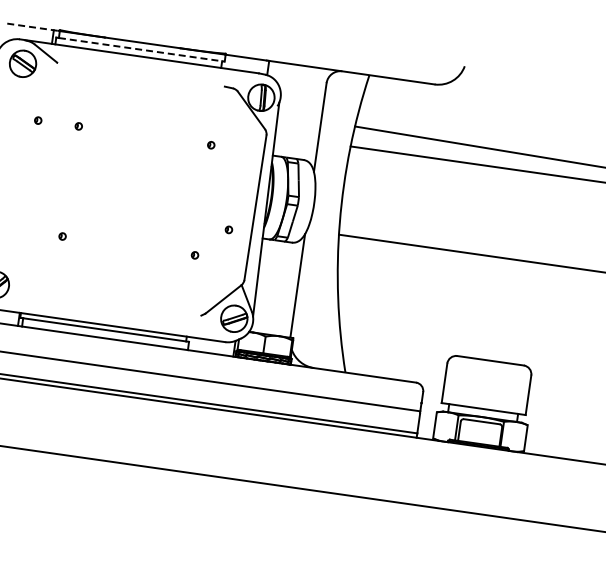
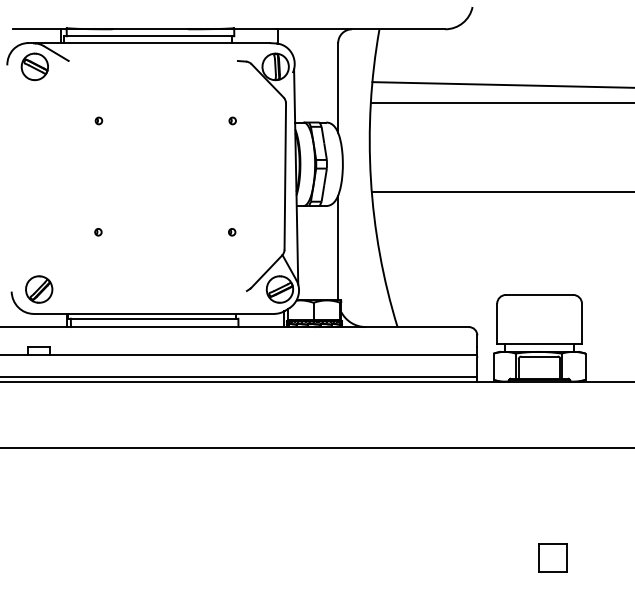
line: (31, 27) -> (38, 29), dashed -> solid
line: (141, 50) -> (150, 36), dashed -> solid
part: (37, 120) -> (57, 120), removed
part: (229, 230) -> (262, 202), removed

